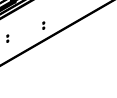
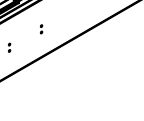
part: (43, 25) -> (41, 29), moved

